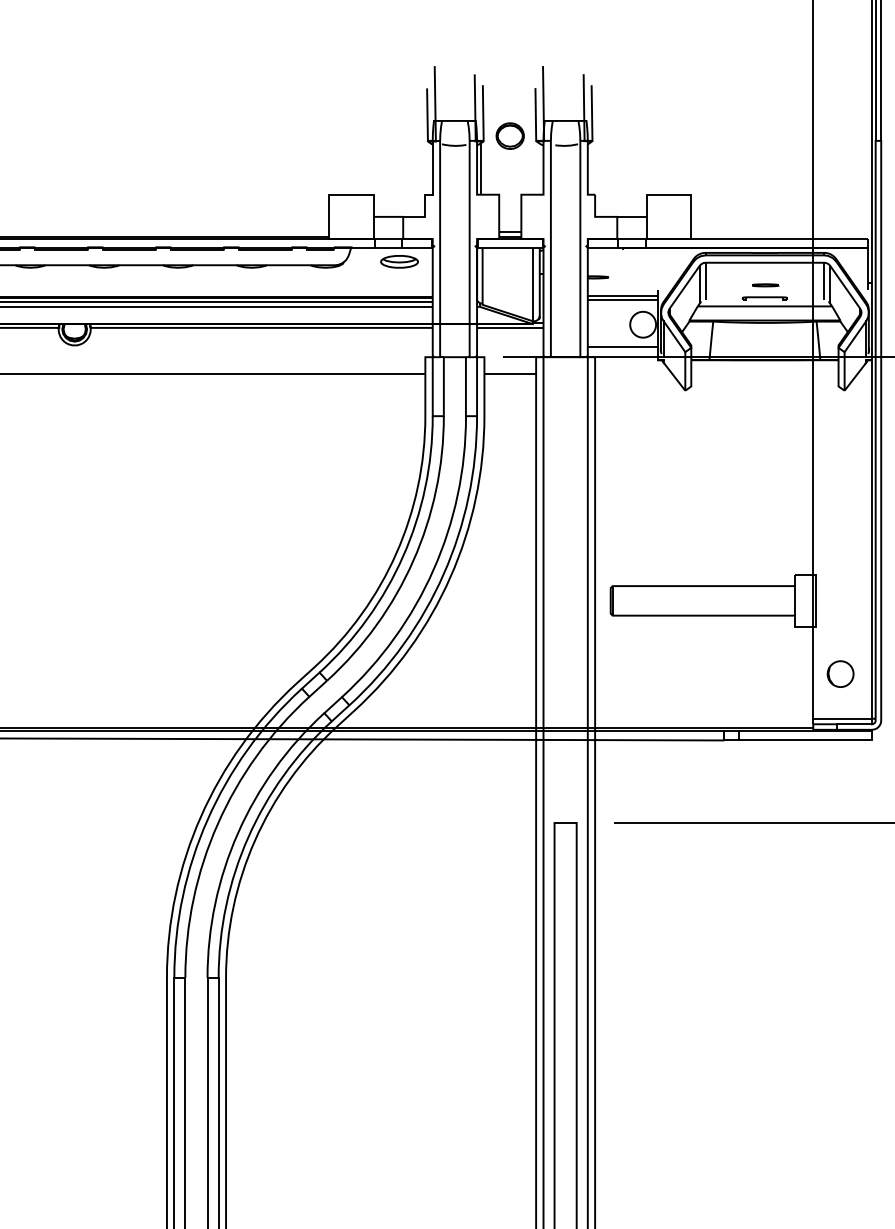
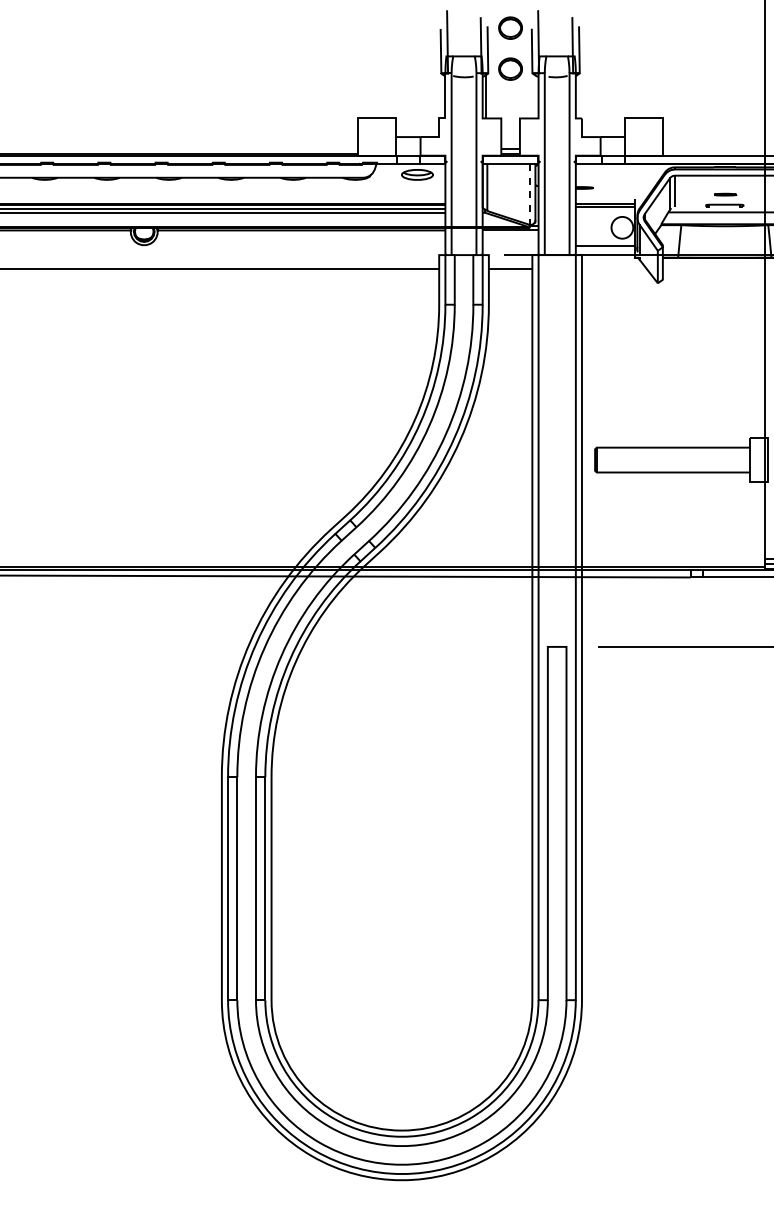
part: (510, 86) -> (510, 27), added
line: (533, 285) -> (530, 194), solid -> dashed

